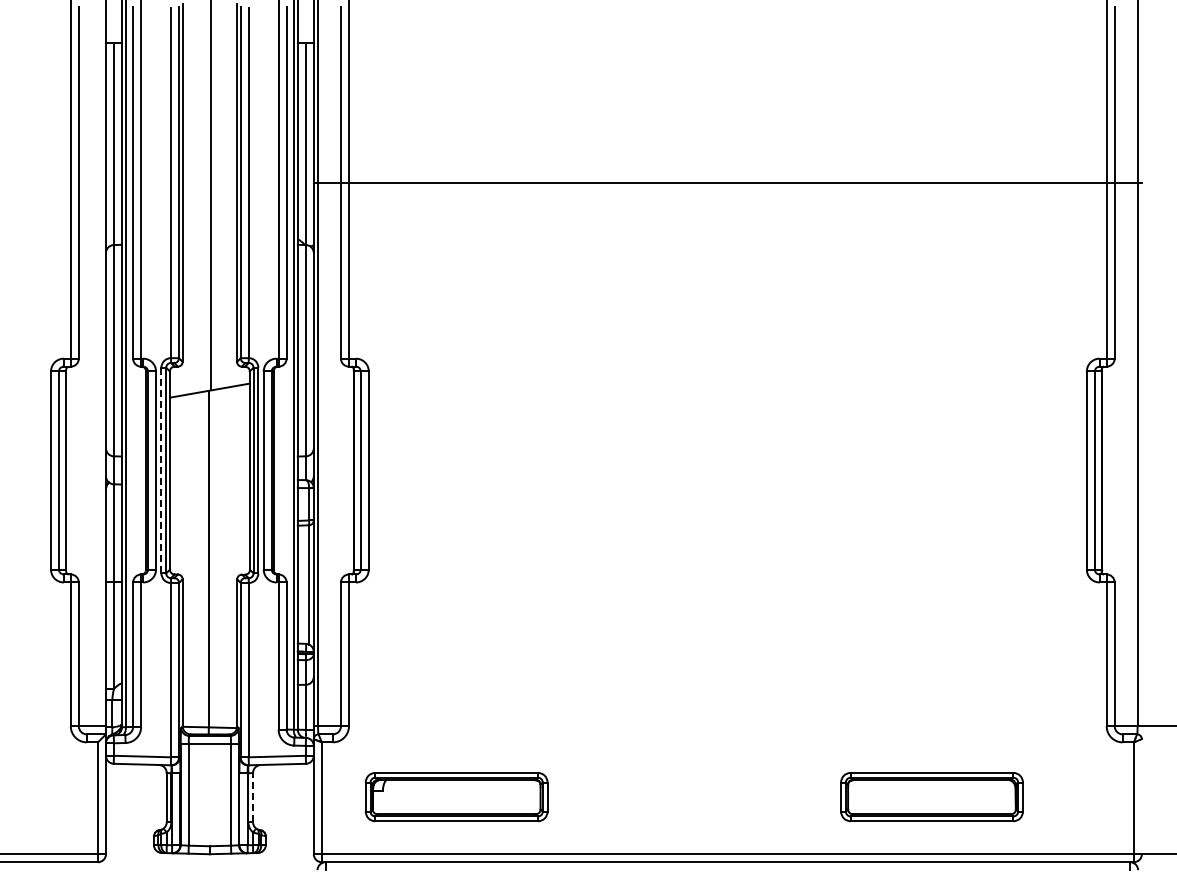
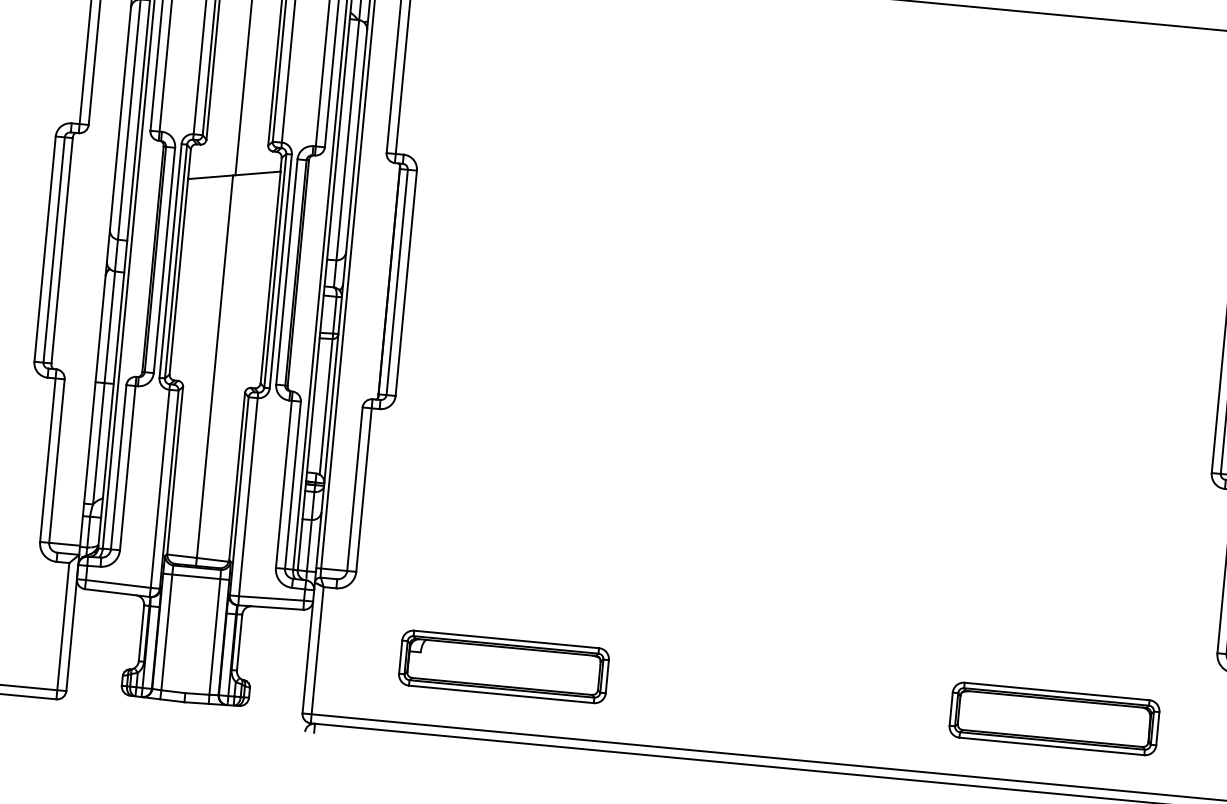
line: (161, 470) -> (170, 260), dashed -> solid
line: (253, 797) -> (240, 642), dashed -> solid
part: (456, 797) -> (503, 667), moved
part: (931, 797) -> (1053, 719), moved

